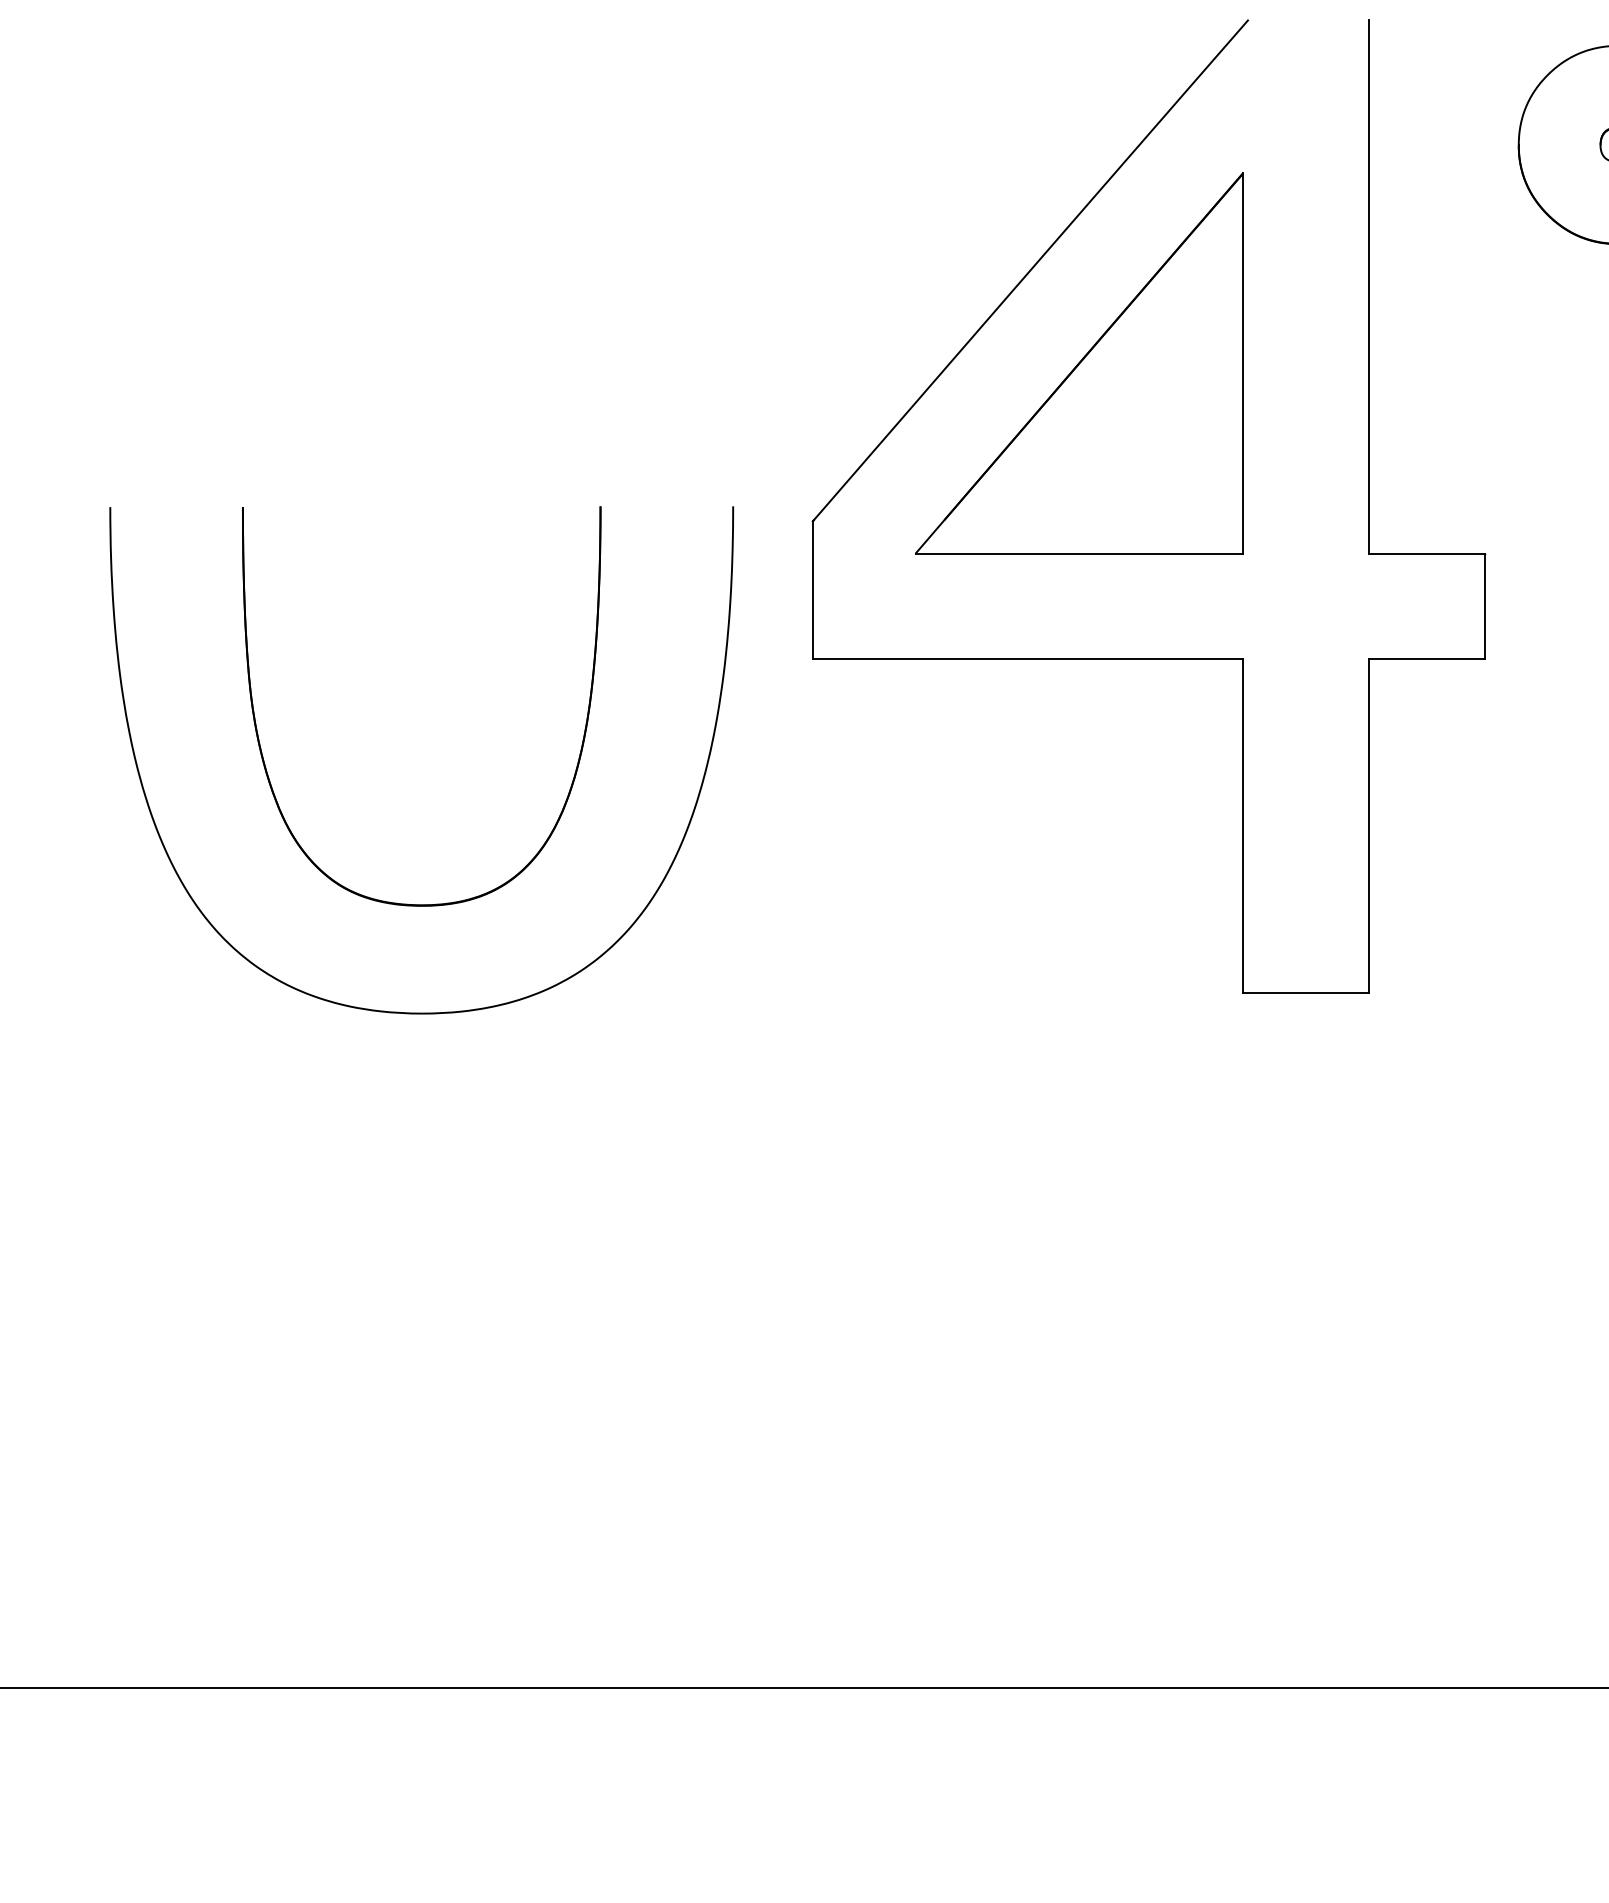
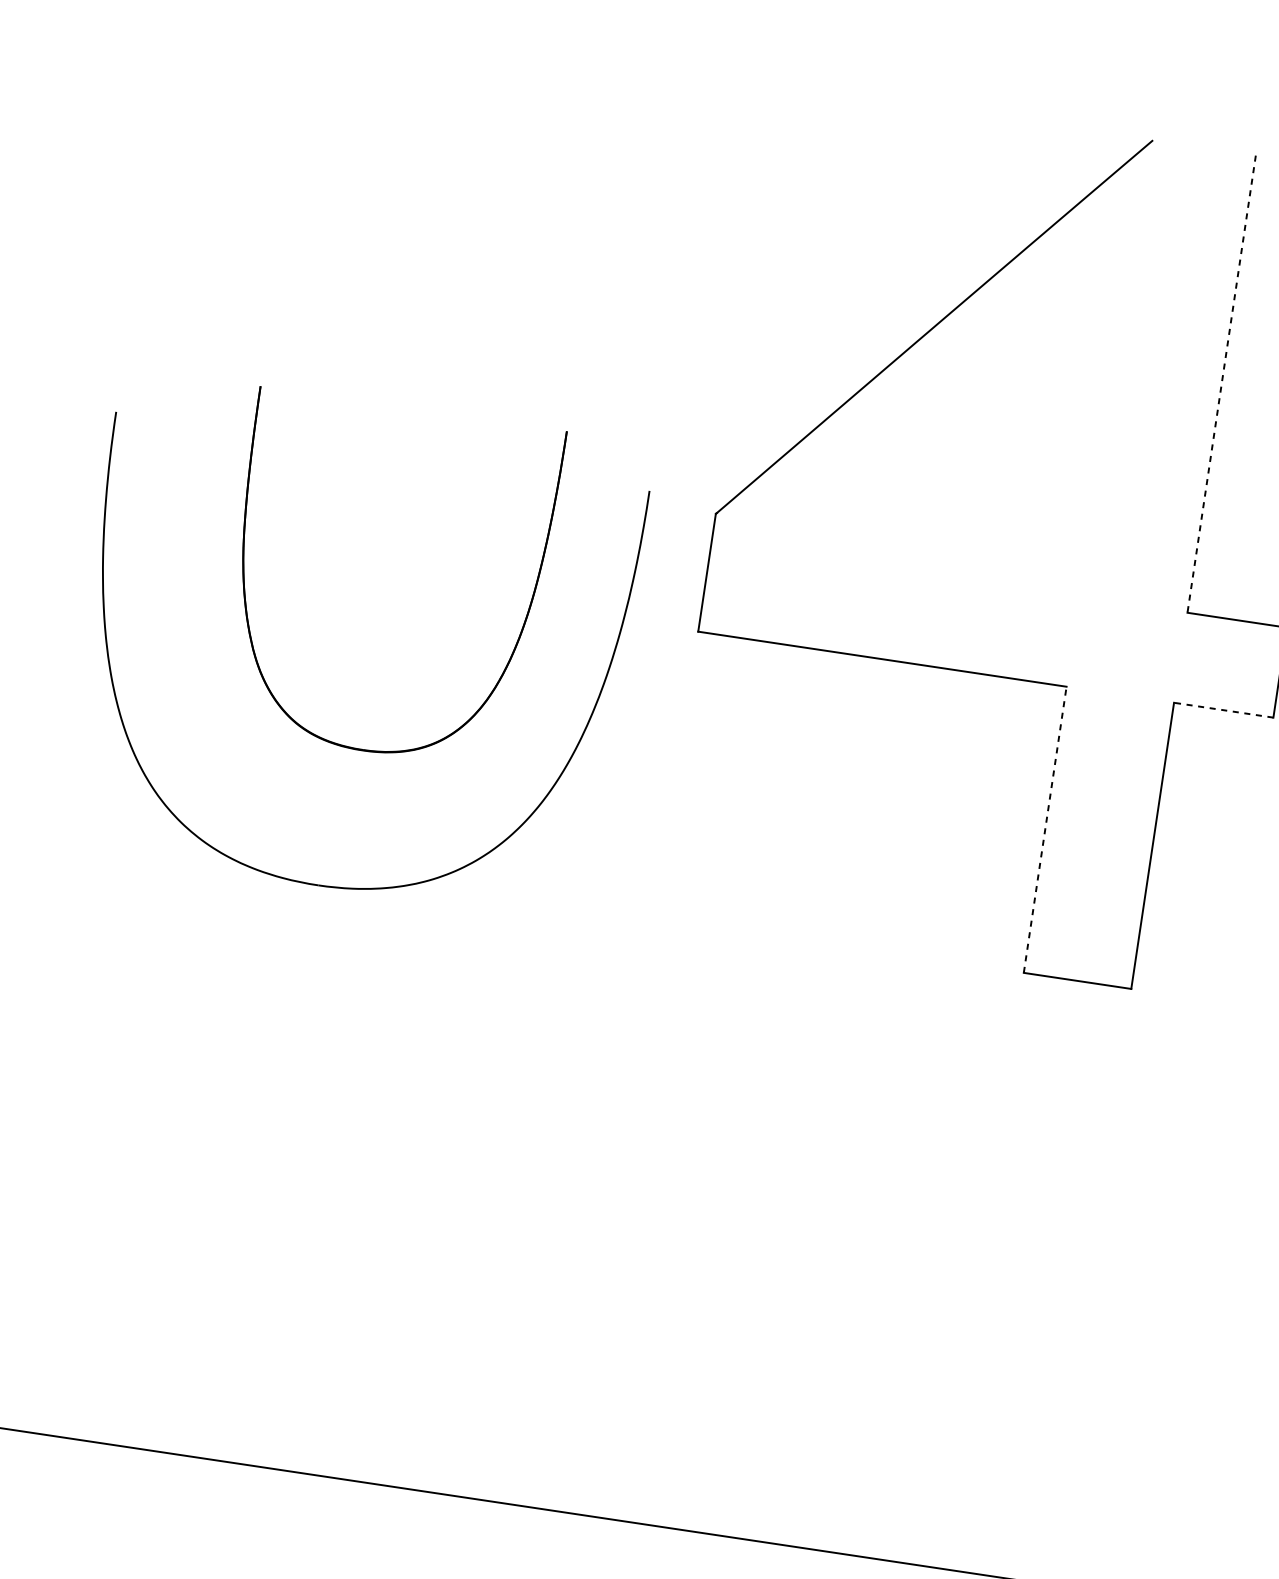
line: (1368, 287) -> (1221, 384), solid -> dashed
part: (1079, 363) -> (964, 412), removed
line: (1426, 658) -> (1223, 709), solid -> dashed
part: (582, 739) -> (521, 628), moved
line: (1243, 825) -> (1045, 829), solid -> dashed

